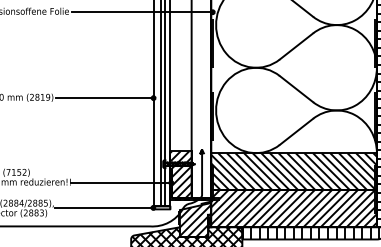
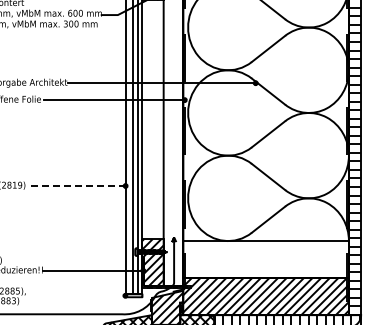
line: (105, 98) -> (77, 186), solid -> dashed
hatch: (293, 171) -> (265, 259), removed
line: (104, 207) -> (76, 295), removed

